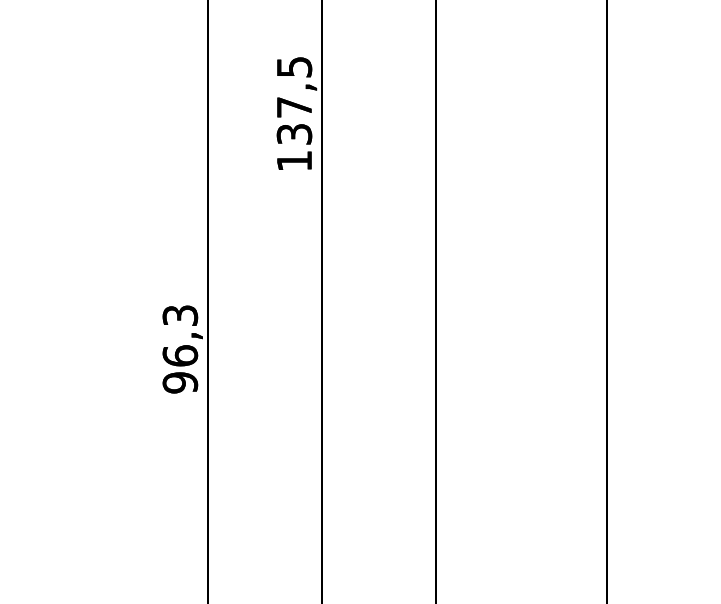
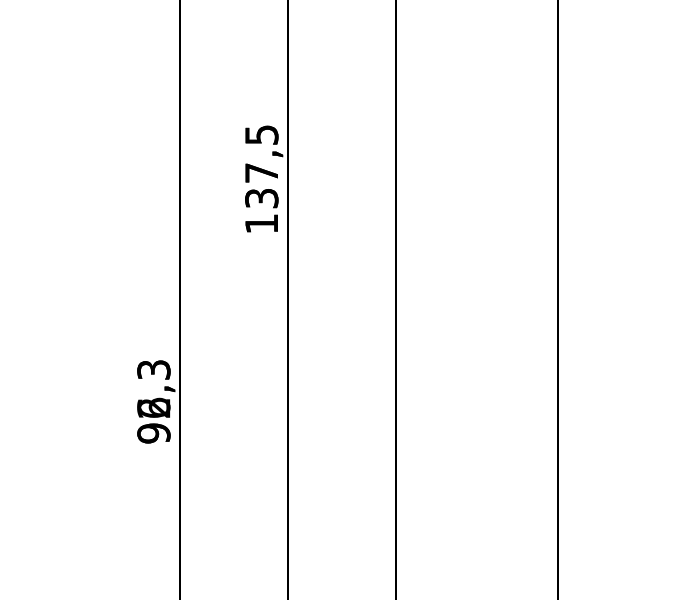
text: (179, 355) -> (153, 407), 96,3 -> 92,3

